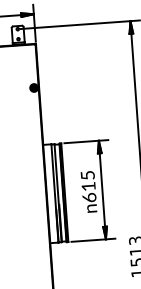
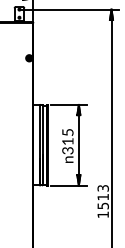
text: (88, 197) -> (67, 150), 615 -> 315

